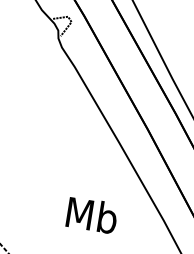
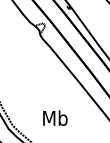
text: (92, 214) -> (55, 117), moved

